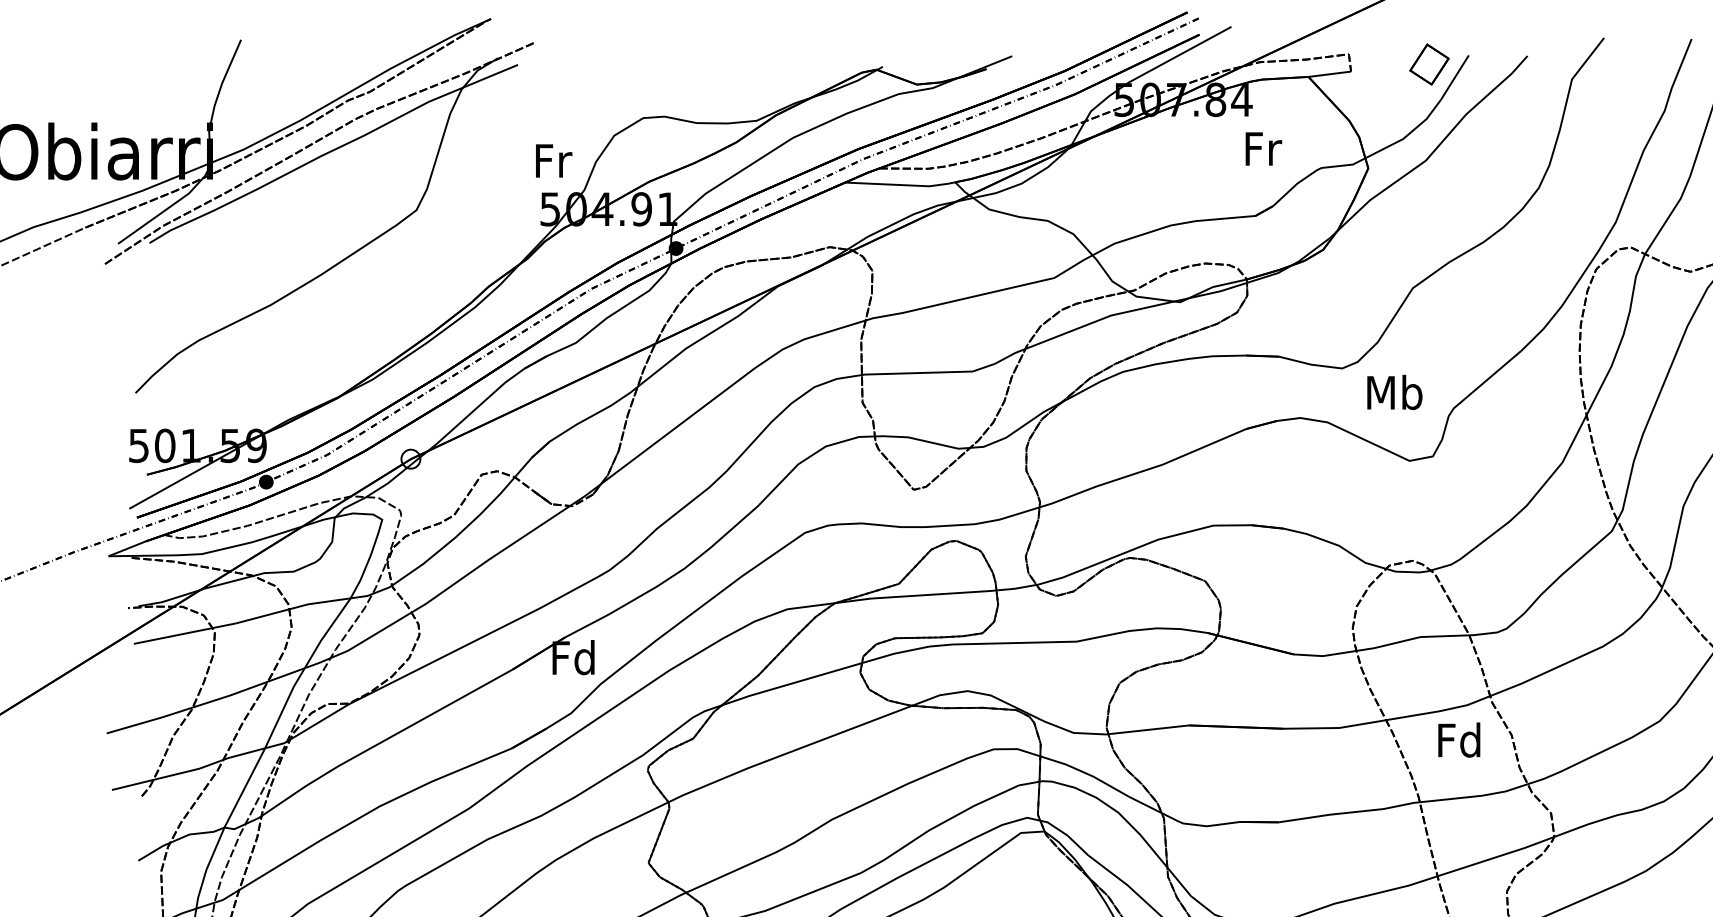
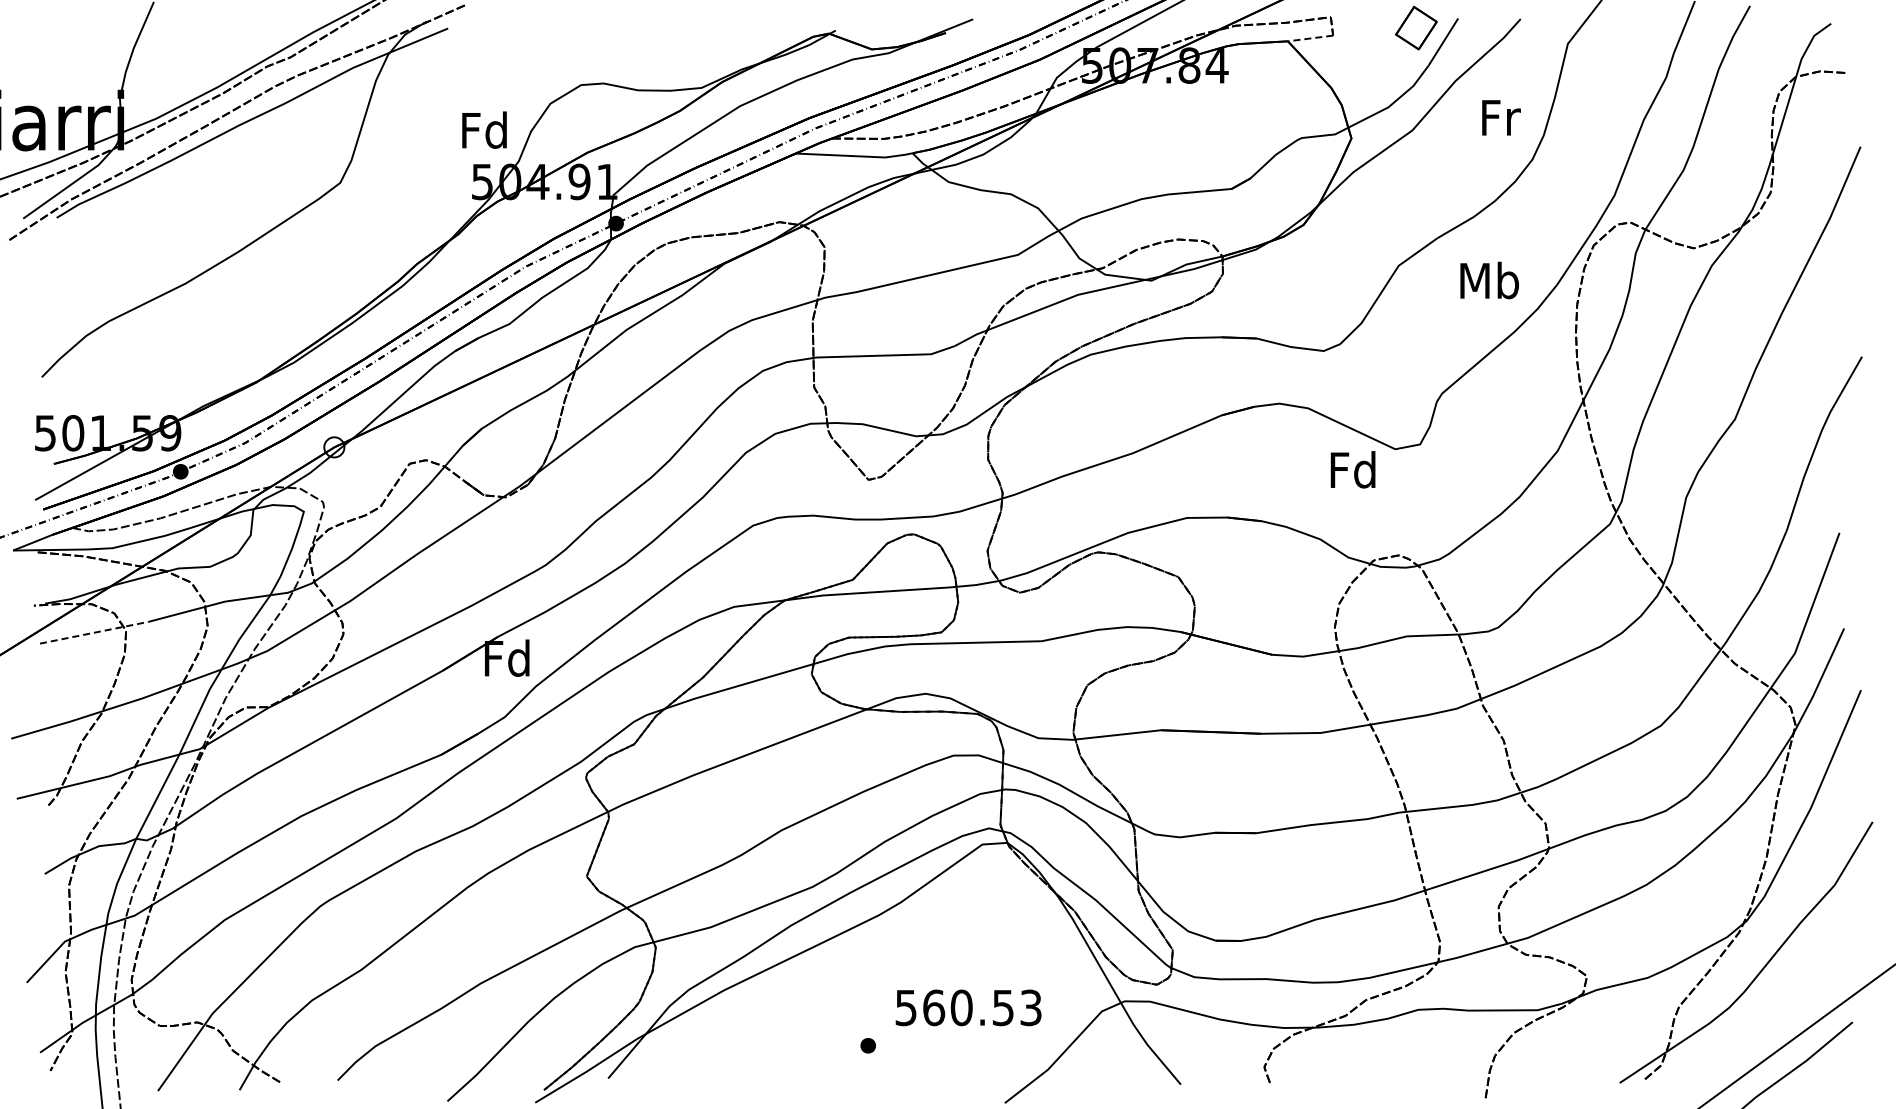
line: (1329, 74) -> (1310, 38), solid -> dashed
text: (1263, 148) -> (1501, 117), moved
text: (552, 159) -> (484, 129), Fr -> Fd
text: (1394, 392) -> (1489, 280), moved
line: (185, 633) -> (94, 632), solid -> dashed
text: (1458, 739) -> (1352, 469), moved

